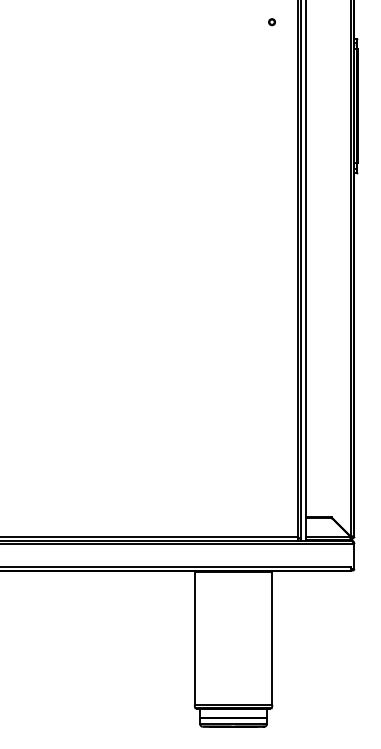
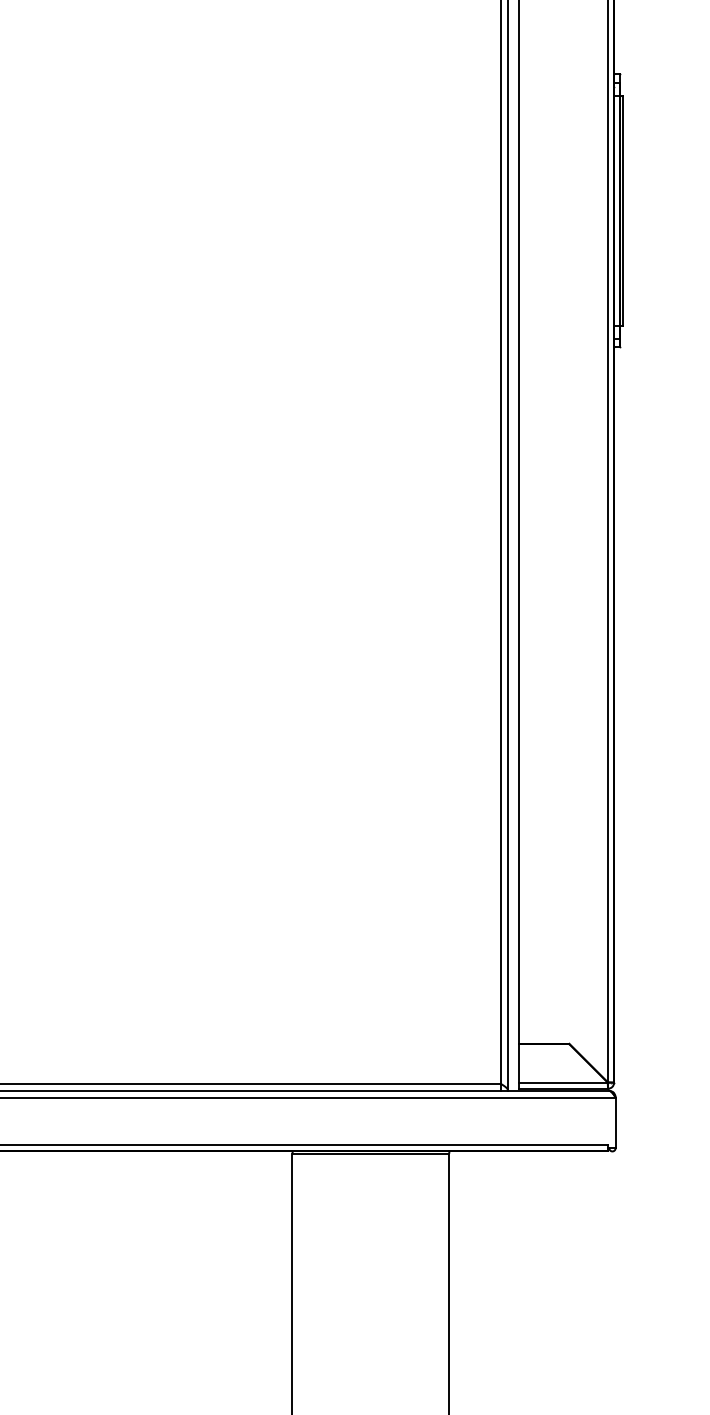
part: (271, 22) -> (447, 41), removed

